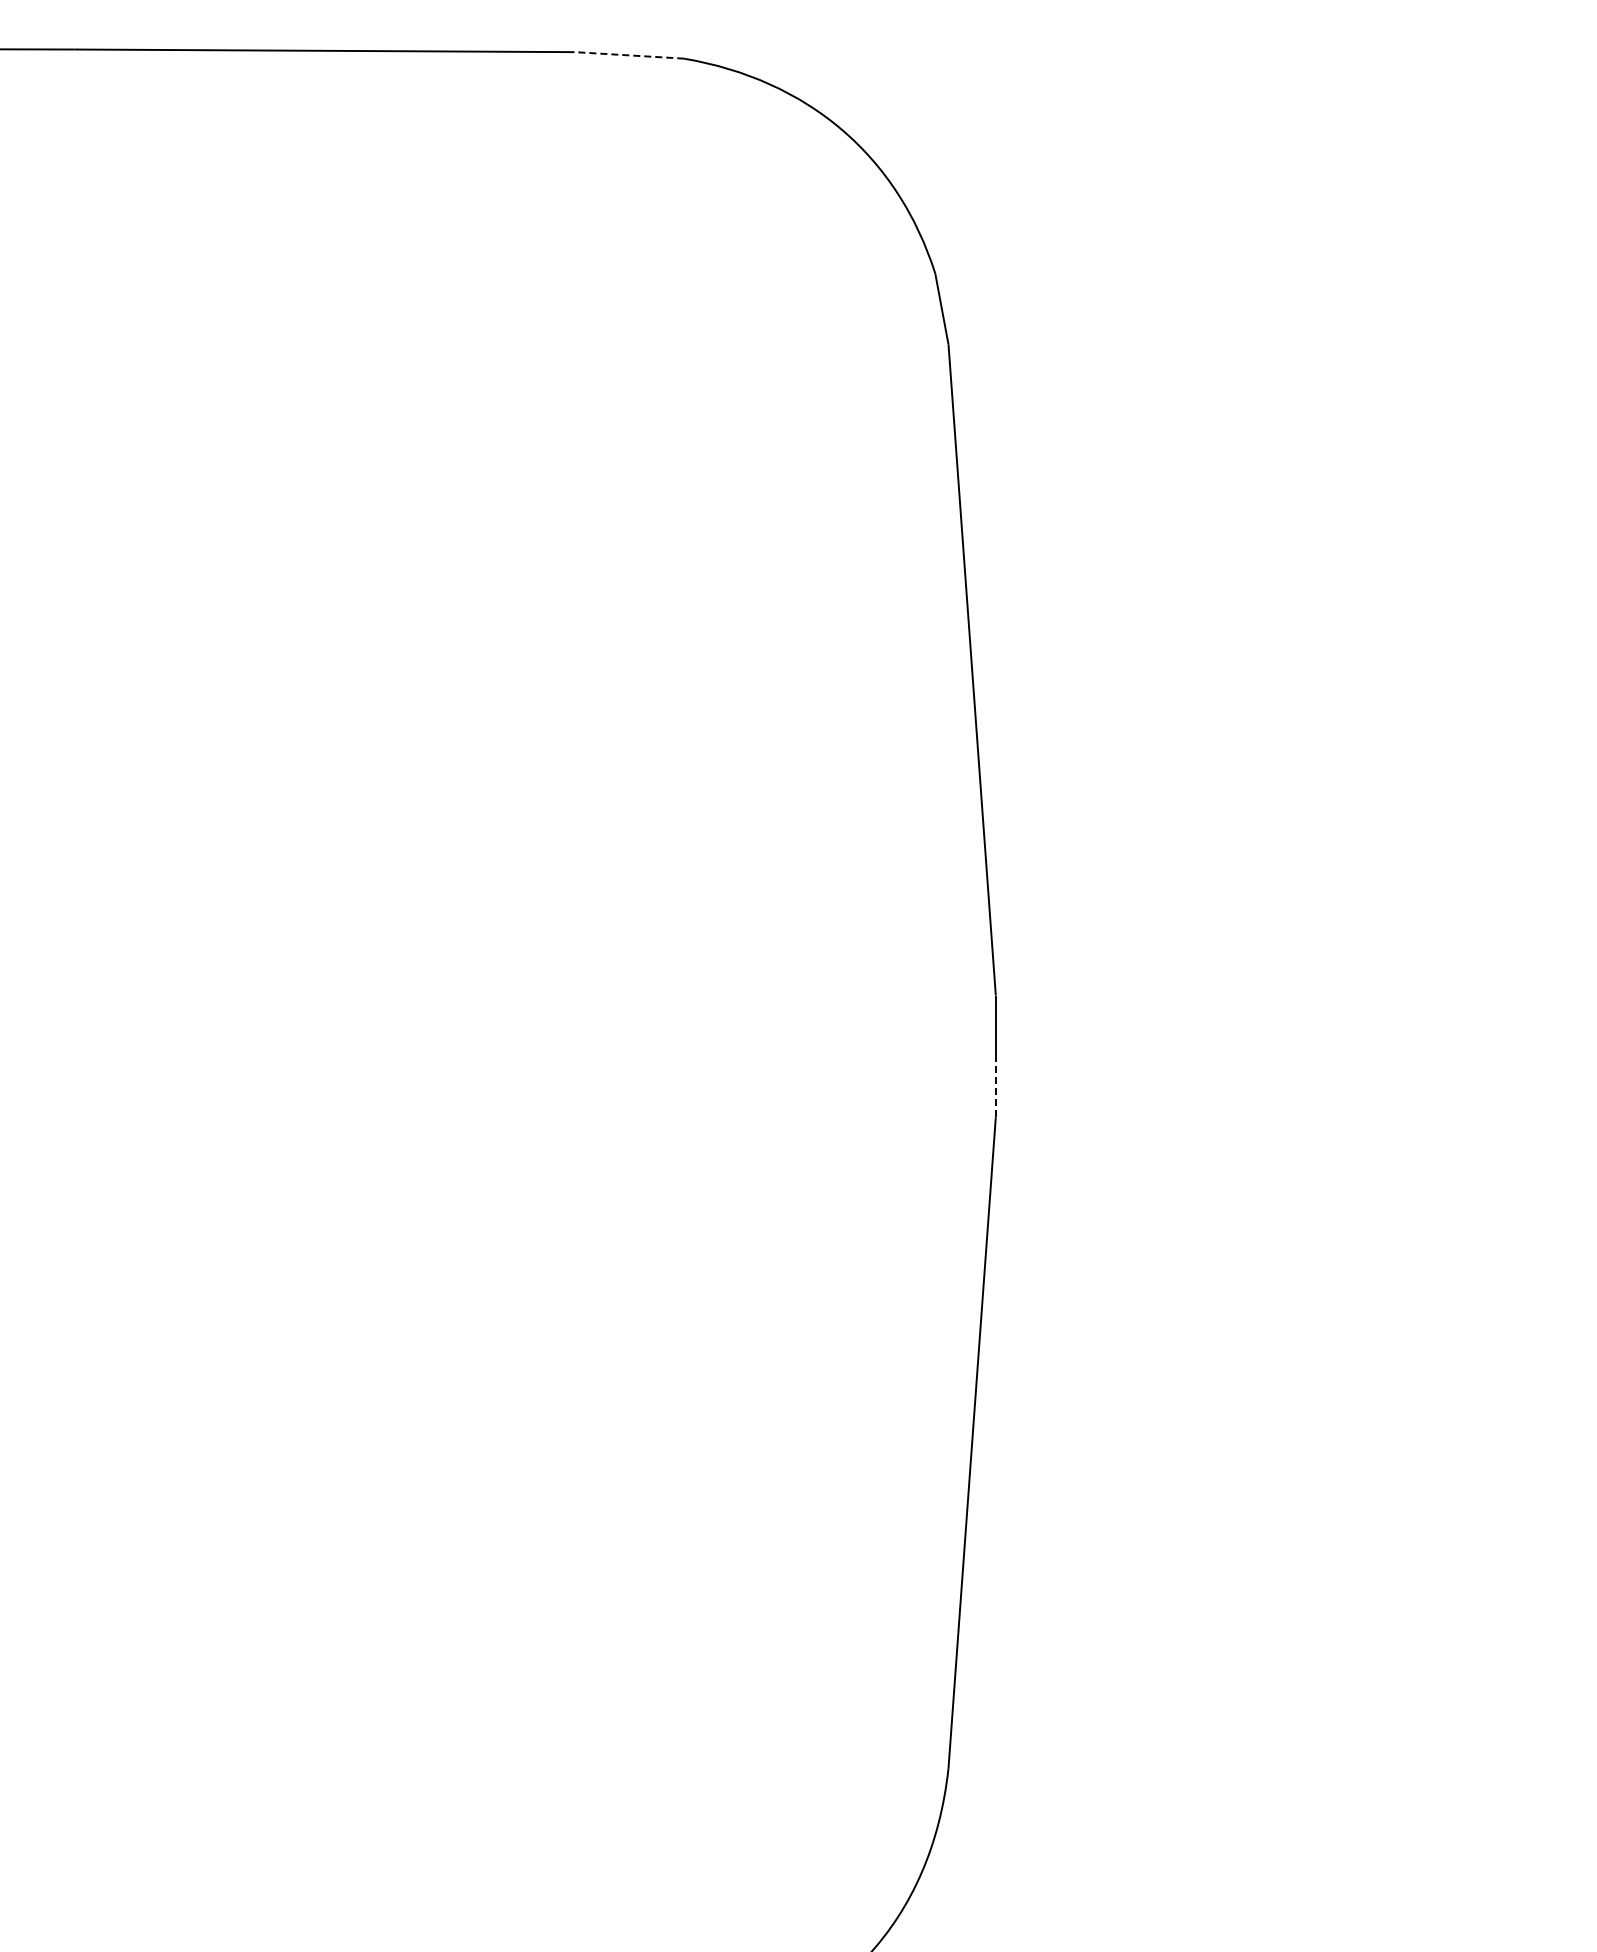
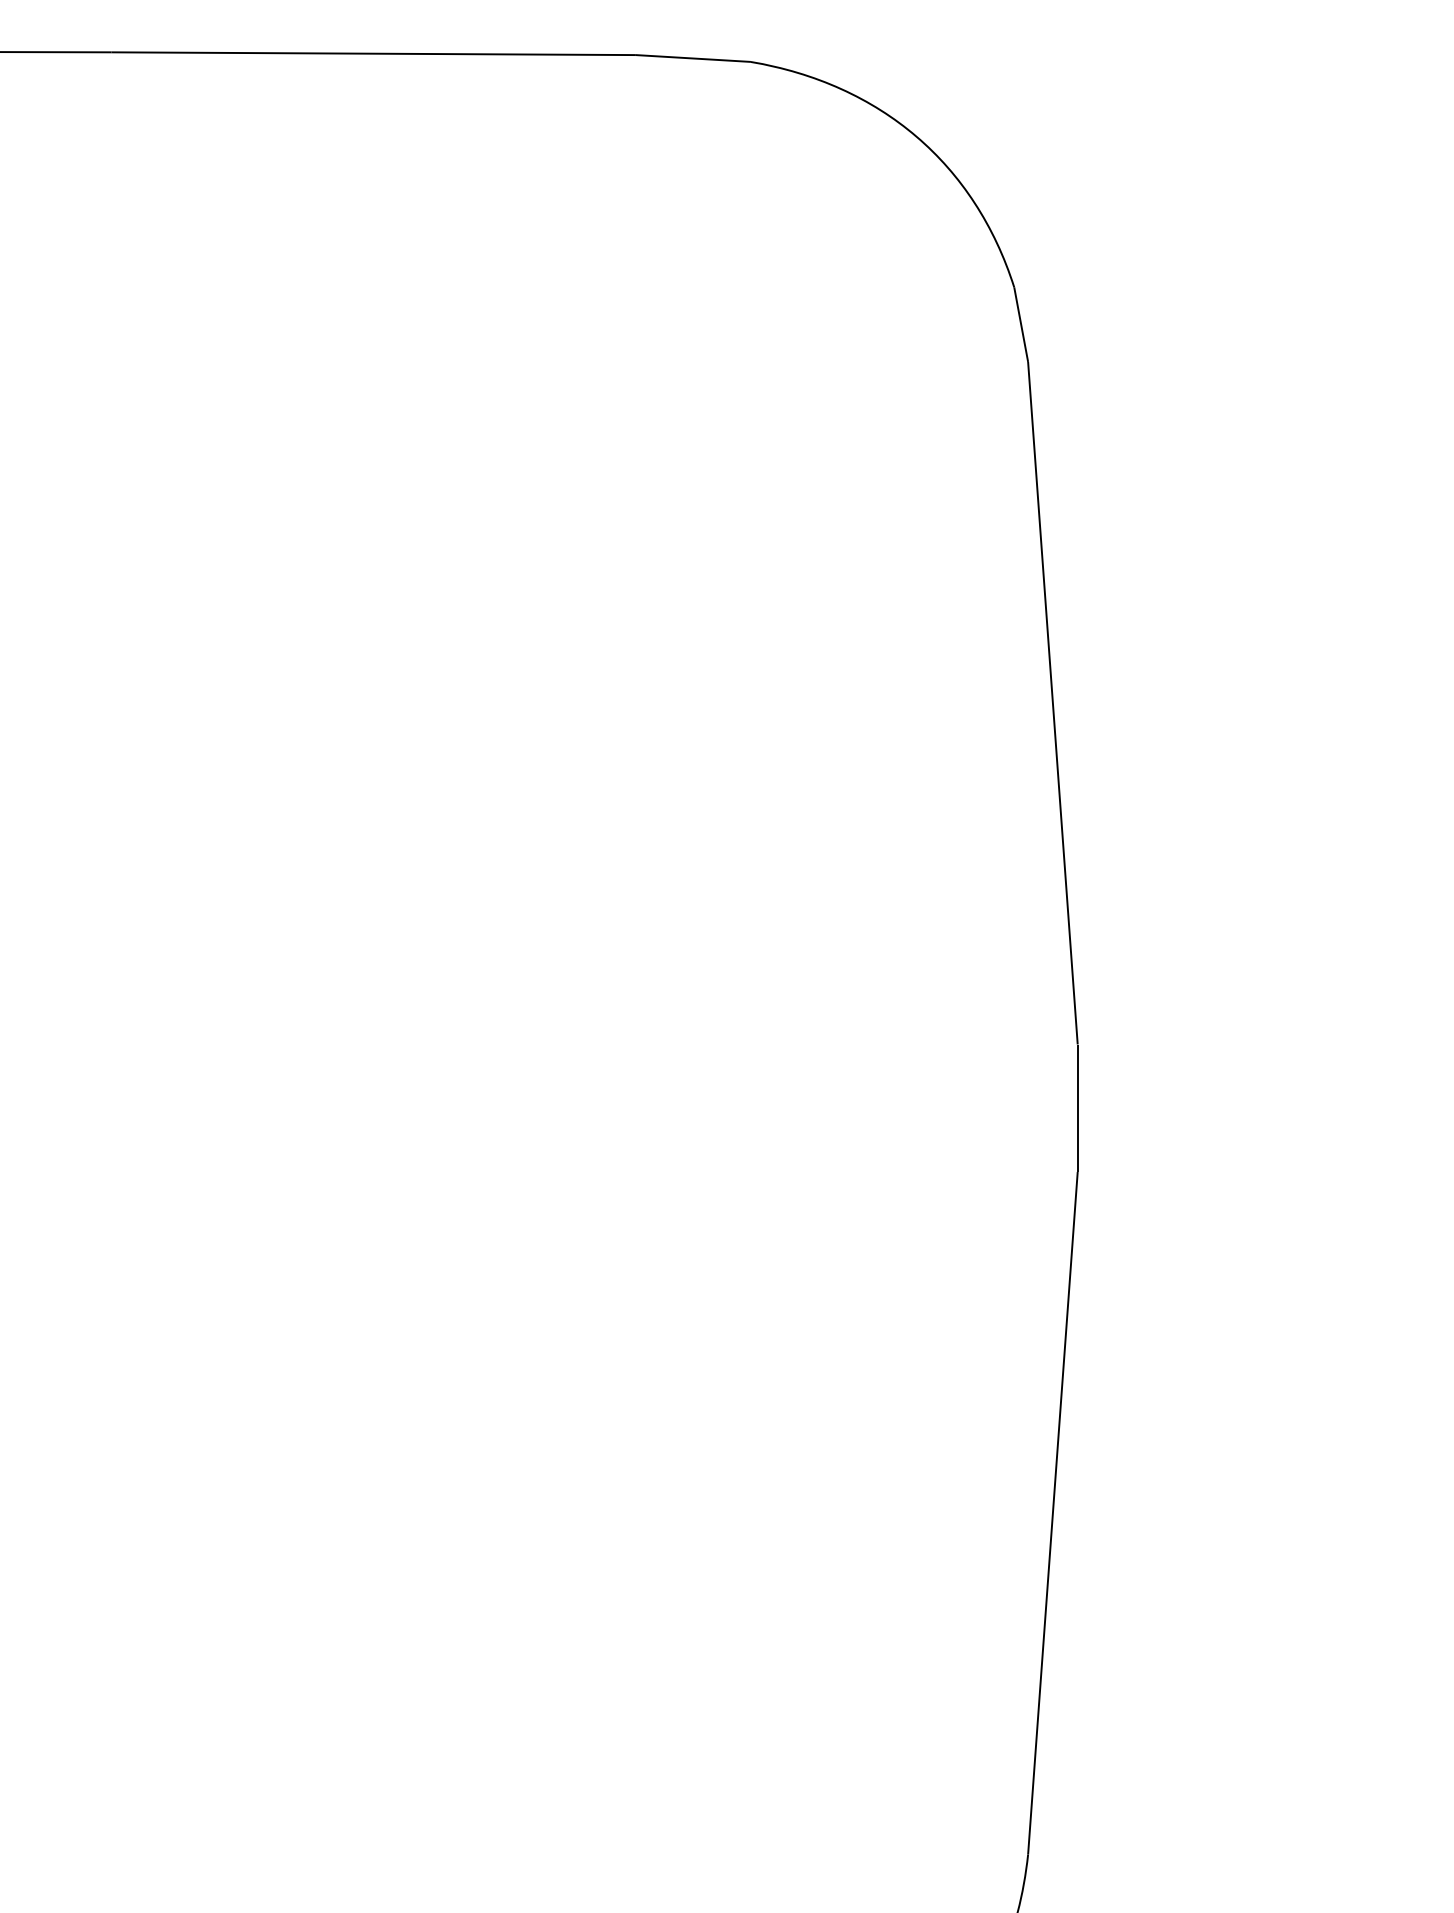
line: (629, 55) -> (693, 58), dashed -> solid
line: (995, 1086) -> (1077, 1139), dashed -> solid

